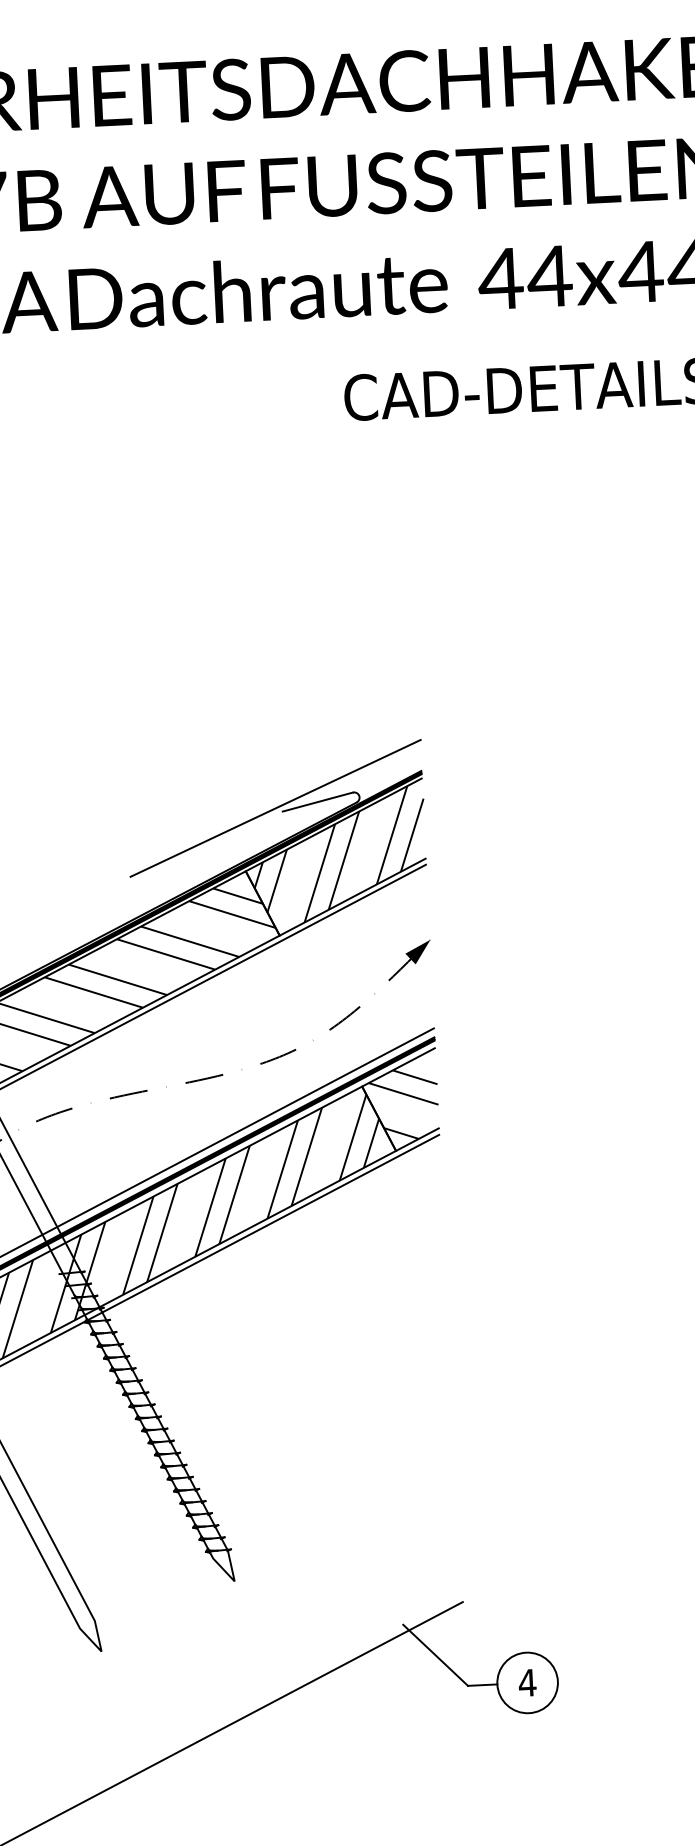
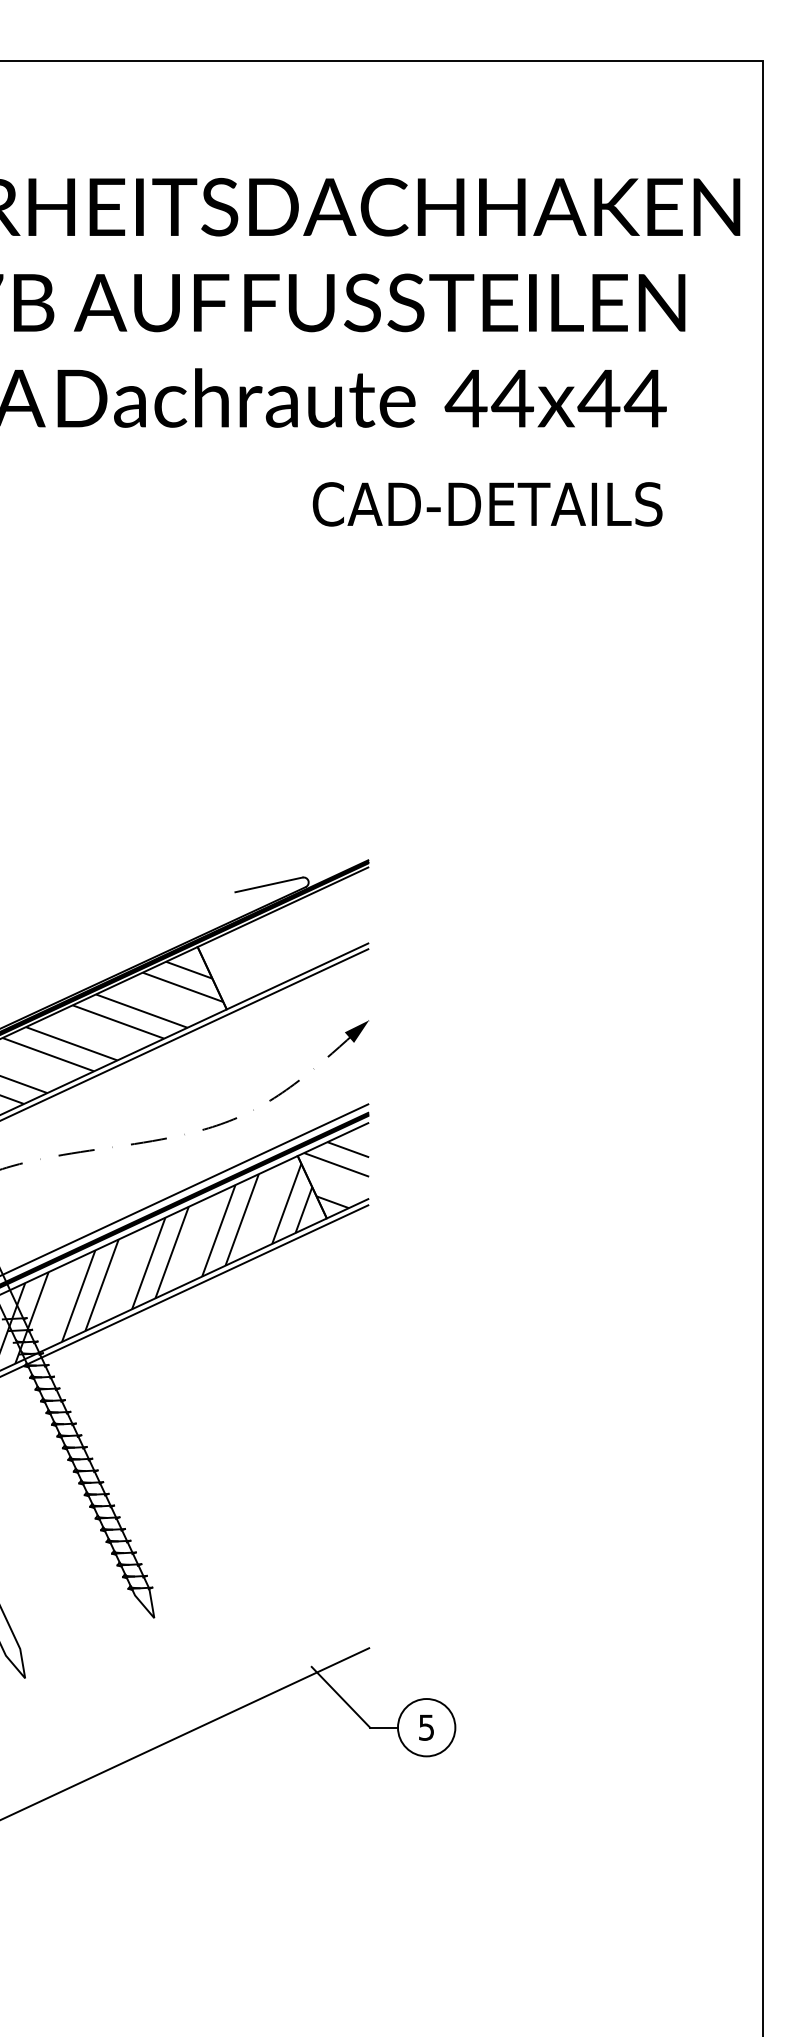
line: (275, 807) -> (228, 888), removed
hatch: (339, 854) -> (287, 935), removed
text: (527, 1682) -> (426, 1727), 4 -> 5

